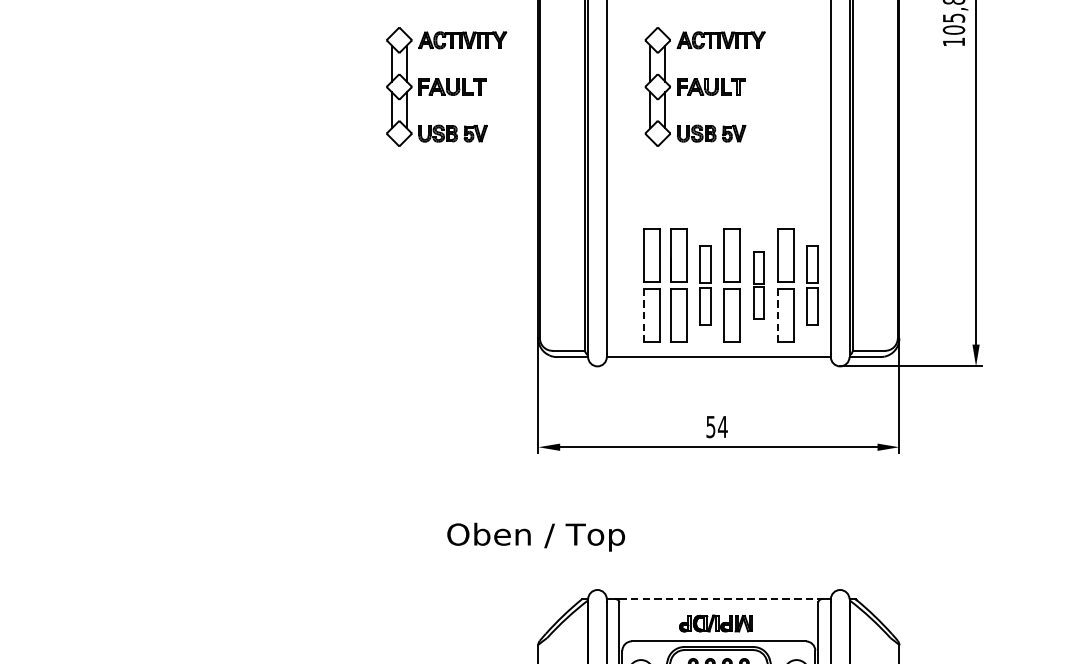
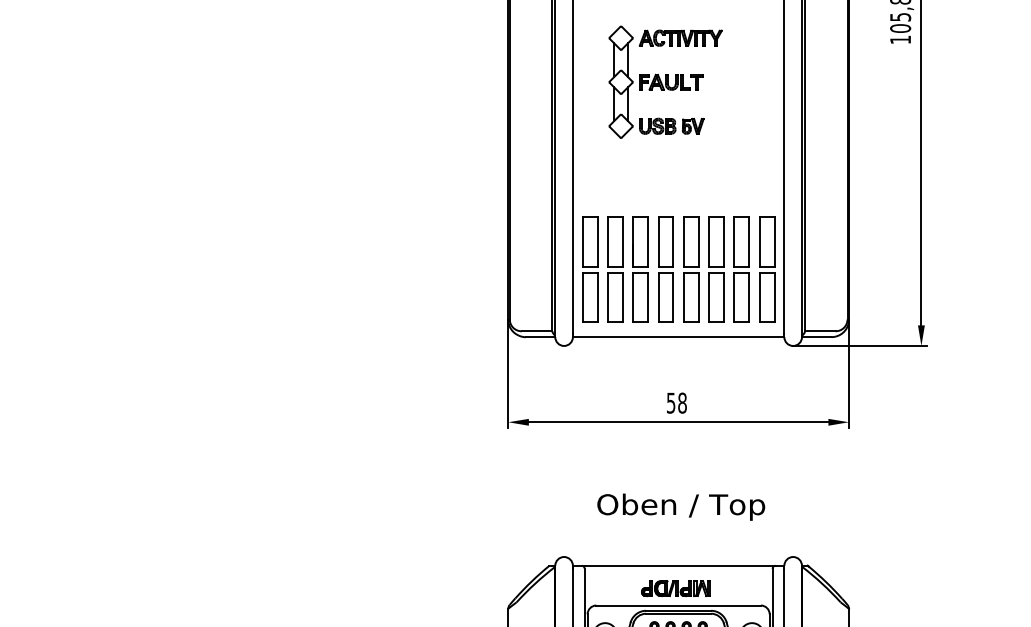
part: (446, 86) -> (421, 81), removed
part: (625, 285) -> (590, 269), added
part: (704, 285) -> (665, 269), size x1.43
part: (758, 285) -> (716, 269), size x1.67
part: (812, 285) -> (767, 269), size x1.43
line: (644, 315) -> (608, 297), dashed -> solid
line: (778, 315) -> (734, 297), dashed -> solid
text: (722, 426) -> (682, 402), 54 -> 58
text: (536, 536) -> (681, 506), moved
line: (718, 598) -> (678, 565), dashed -> solid

